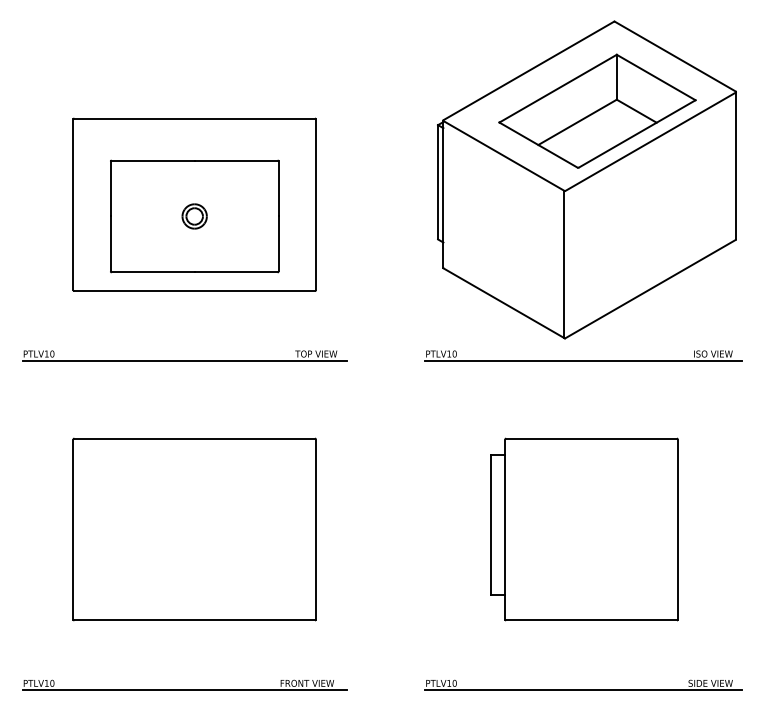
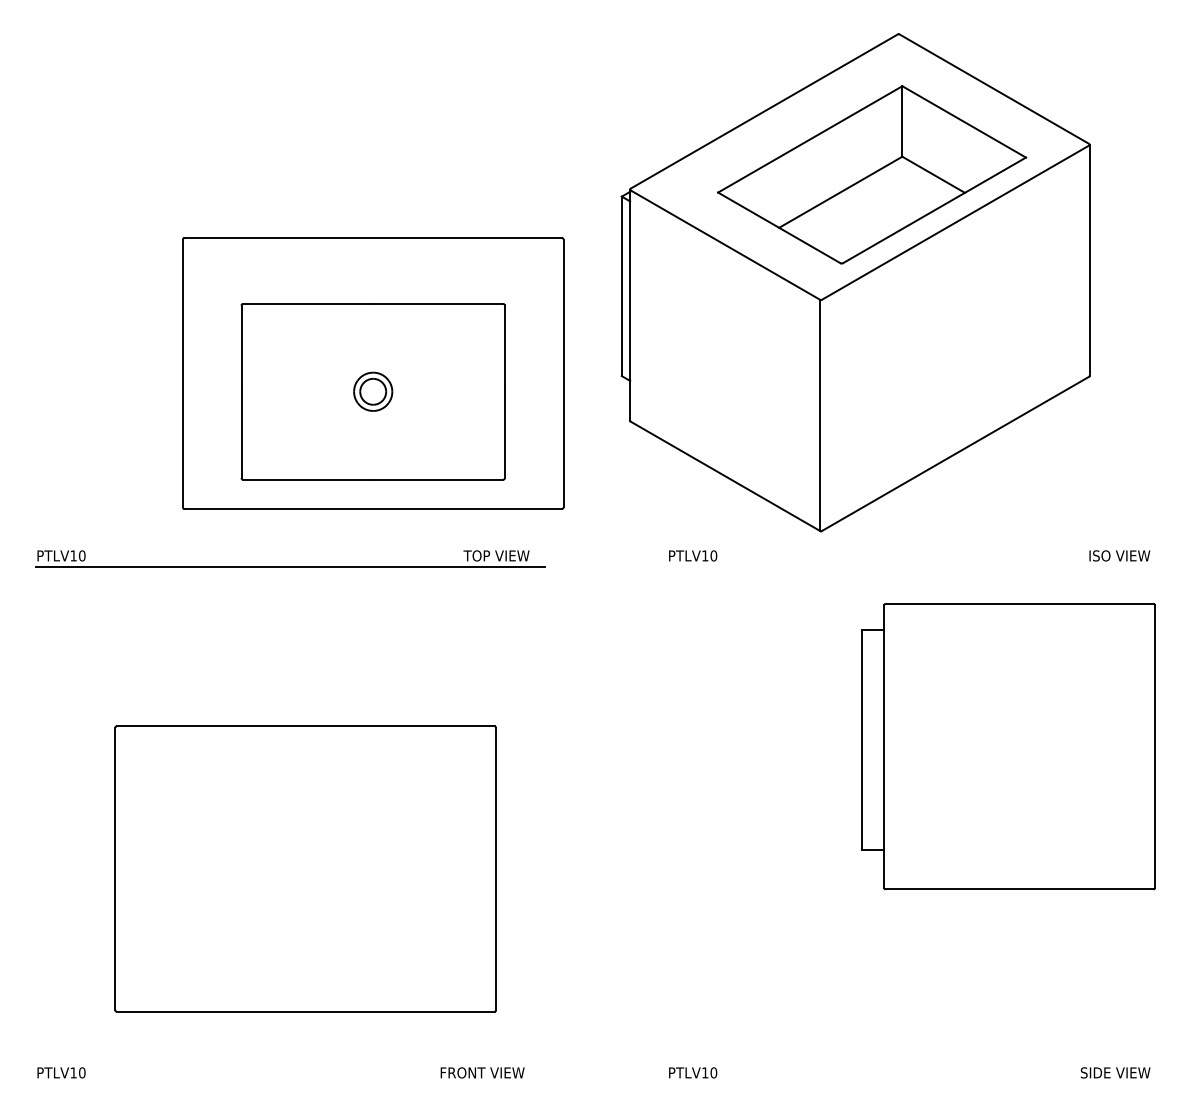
part: (586, 179) -> (854, 281), moved
part: (194, 204) -> (372, 373), moved
line: (583, 361) -> (915, 567), removed
part: (194, 529) -> (305, 868), moved
part: (584, 529) -> (1008, 746), moved
line: (184, 690) -> (289, 1084), removed
line: (583, 690) -> (915, 1084), removed

